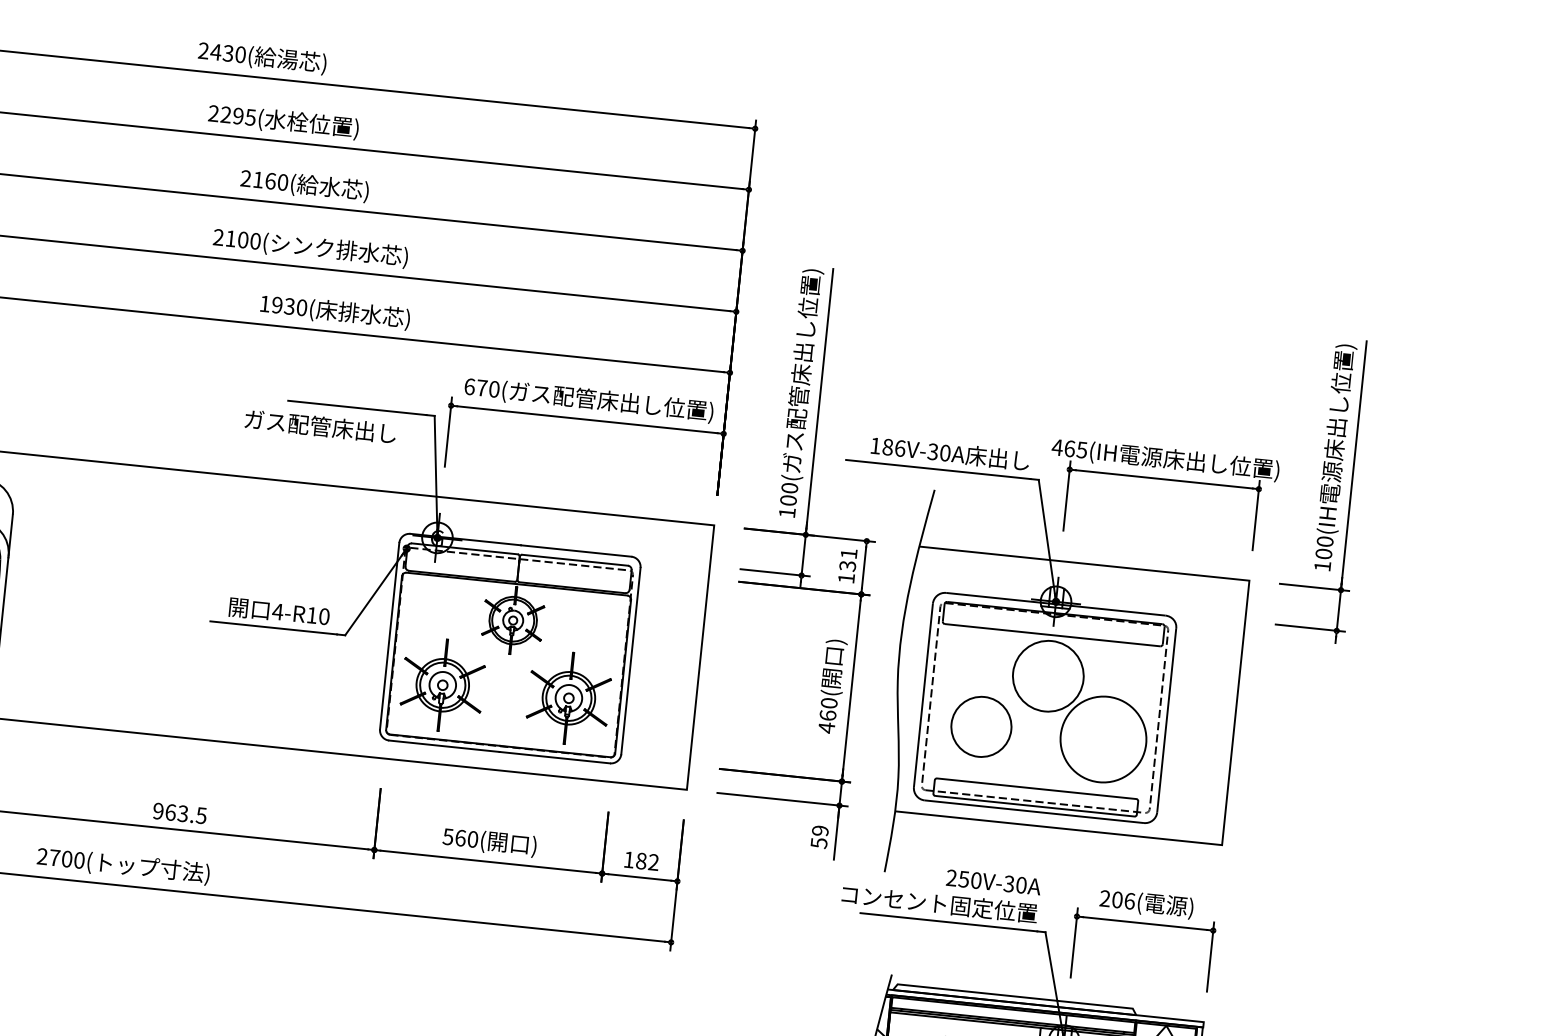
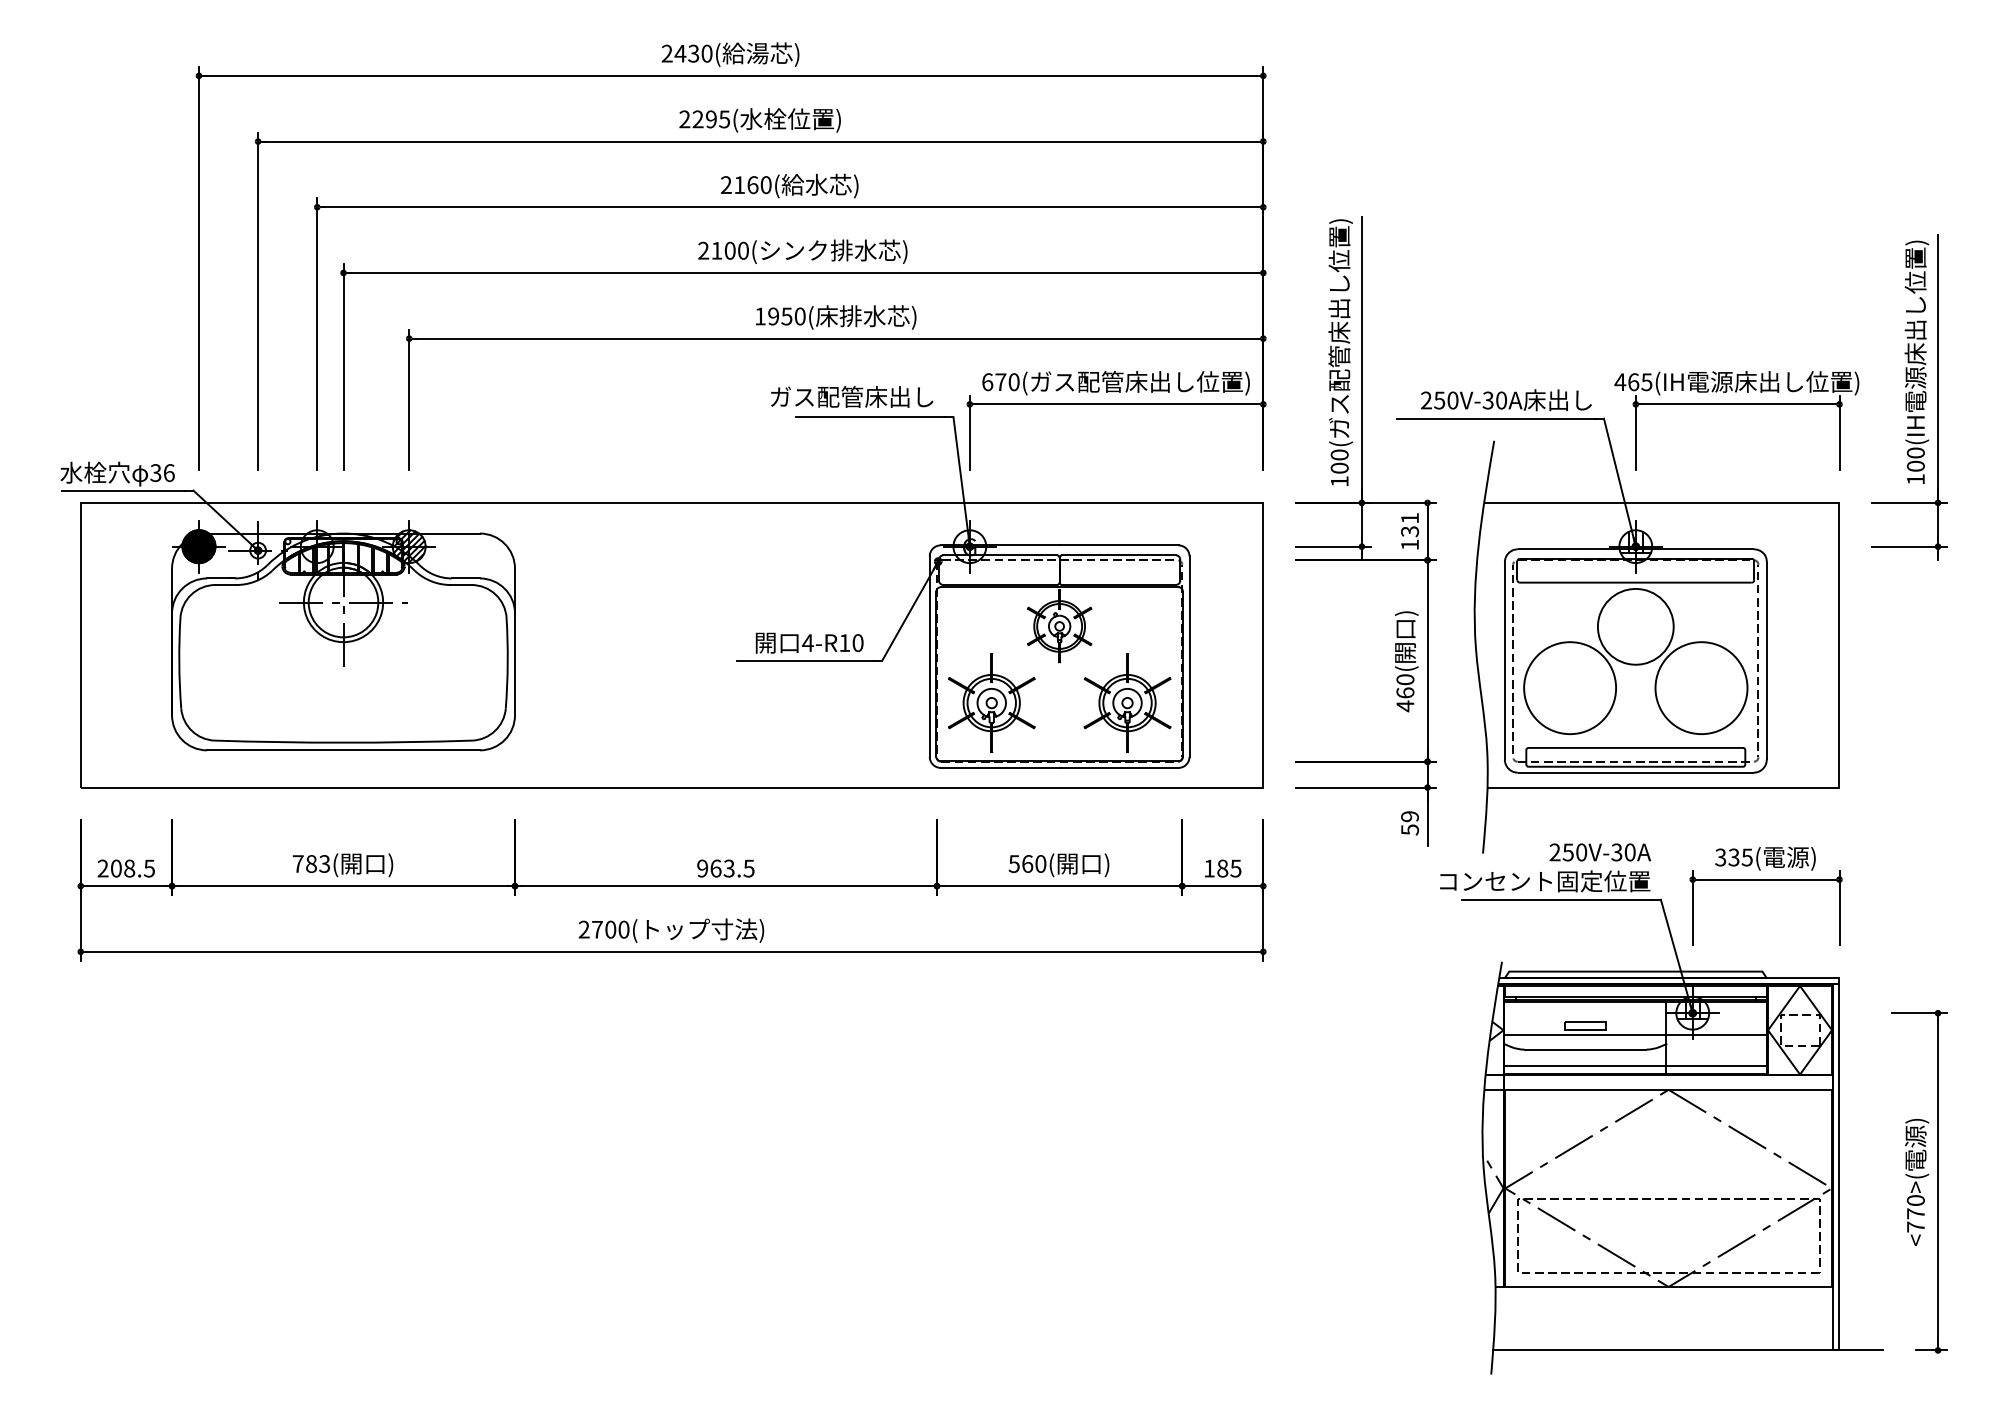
text: (290, 305) -> (787, 315), 1930( -> 1950(
text: (321, 426) -> (852, 396), moved
text: (887, 447) -> (1439, 400), 186V-30A -> 250V-30A
circle: (981, 727) -> (1570, 688), size x1.43
text: (653, 862) -> (1235, 868), 182 -> 185
text: (1116, 899) -> (1733, 857), 206( -> 335(

